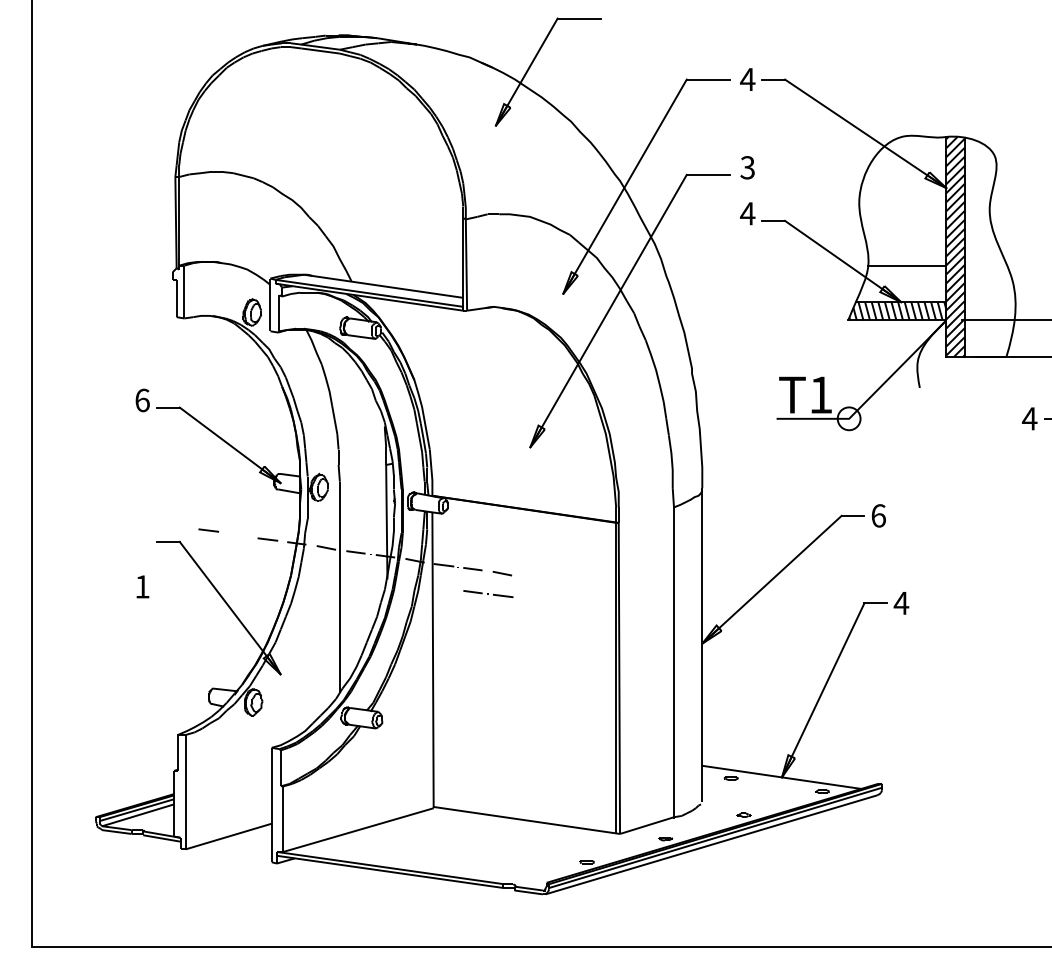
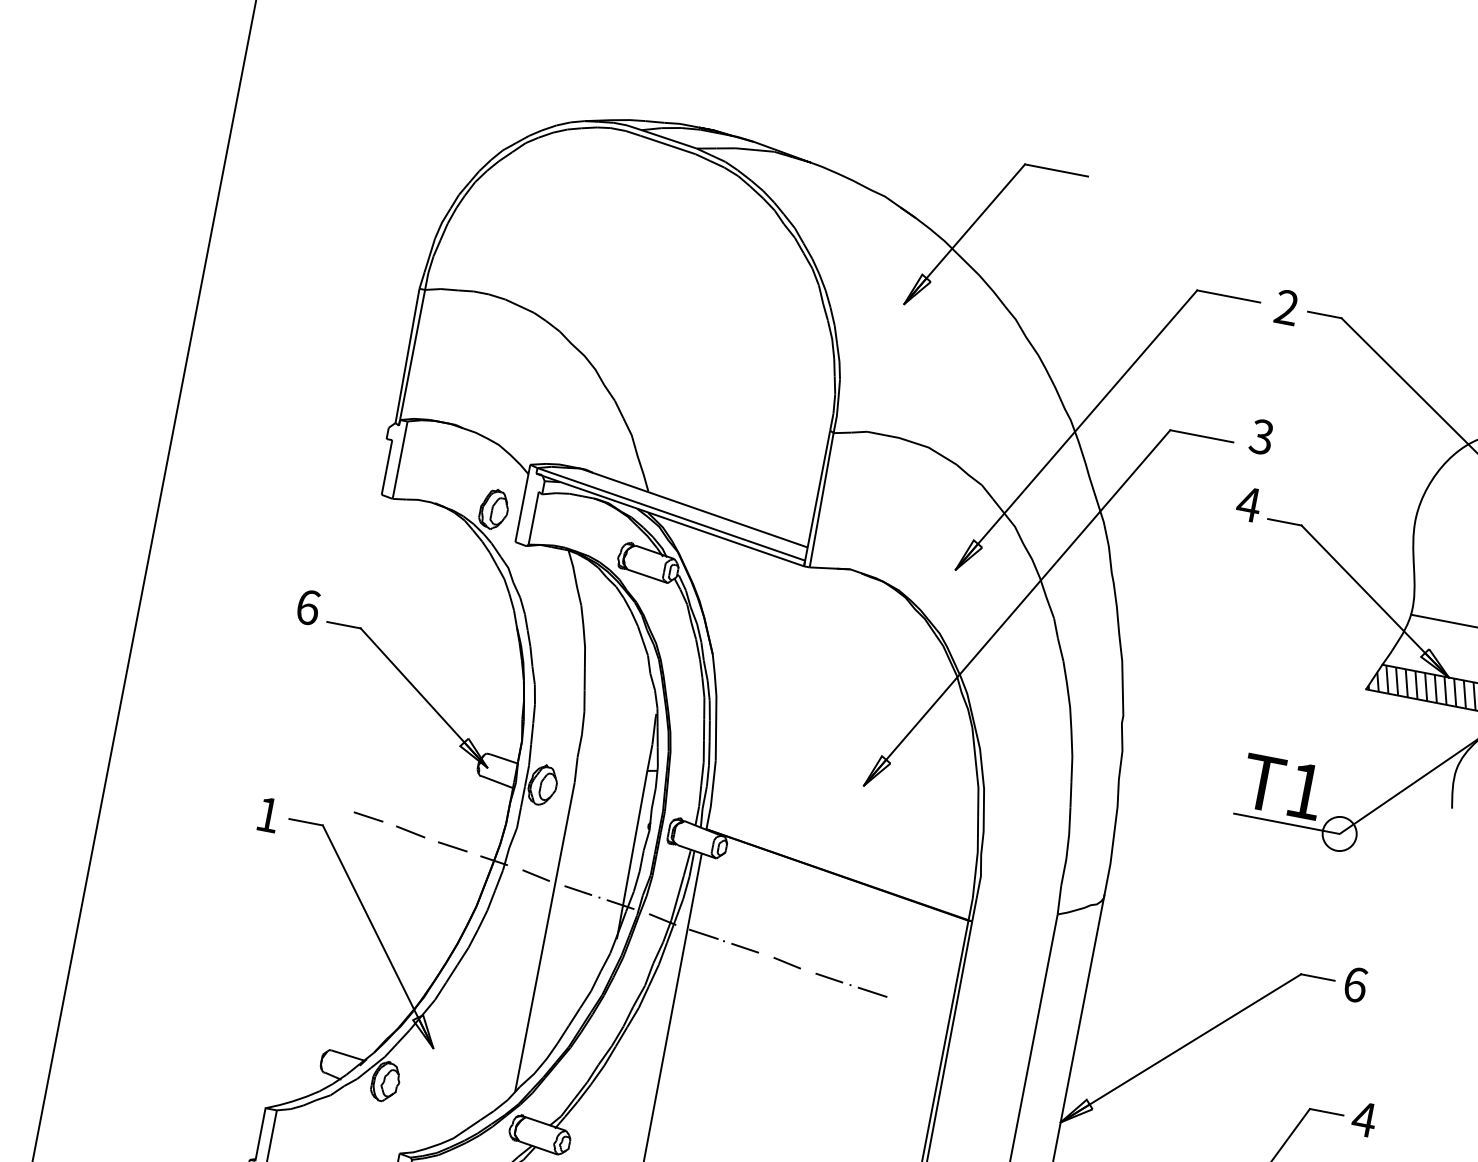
text: (747, 78) -> (1286, 305), 4 -> 2
line: (238, 534) -> (411, 831), added
text: (142, 586) -> (268, 814), moved
part: (488, 593) -> (851, 984), moved

